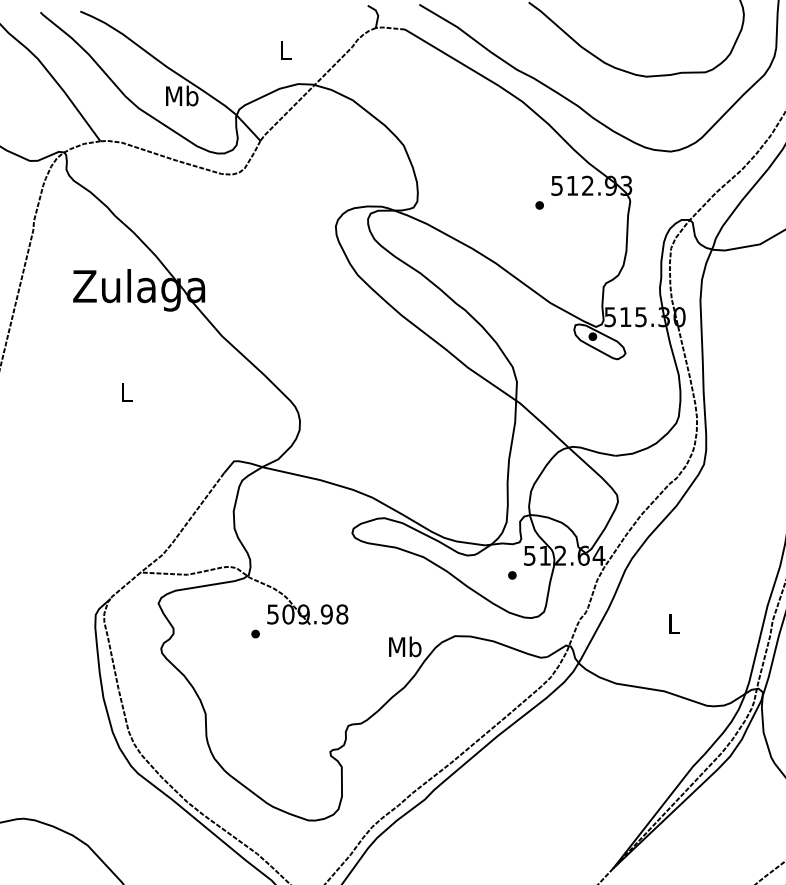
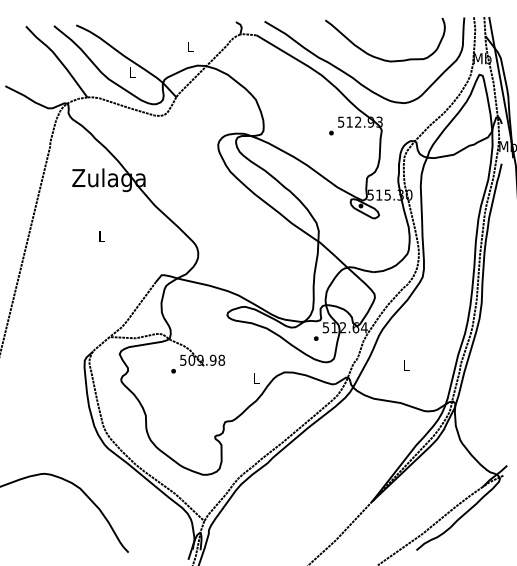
text: (181, 94) -> (132, 71), Mb -> L
text: (404, 647) -> (256, 378), Mb -> L

